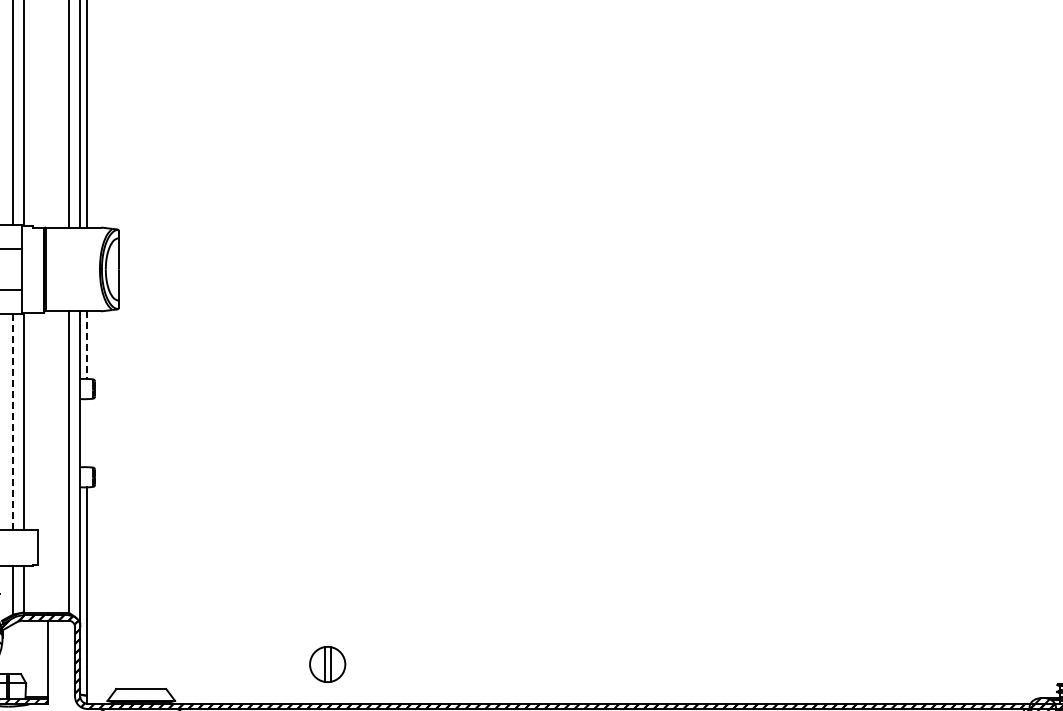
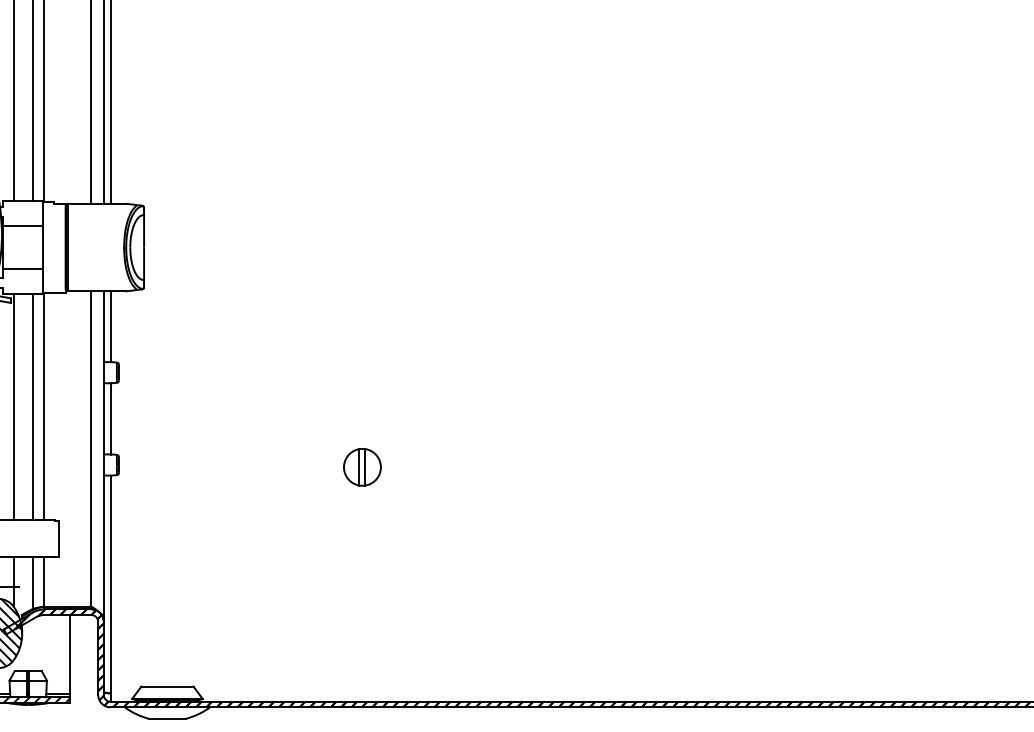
line: (87, 345) -> (111, 327), dashed -> solid
line: (13, 422) -> (33, 407), dashed -> solid
line: (87, 433) -> (111, 419), added
part: (327, 664) -> (362, 467), moved

